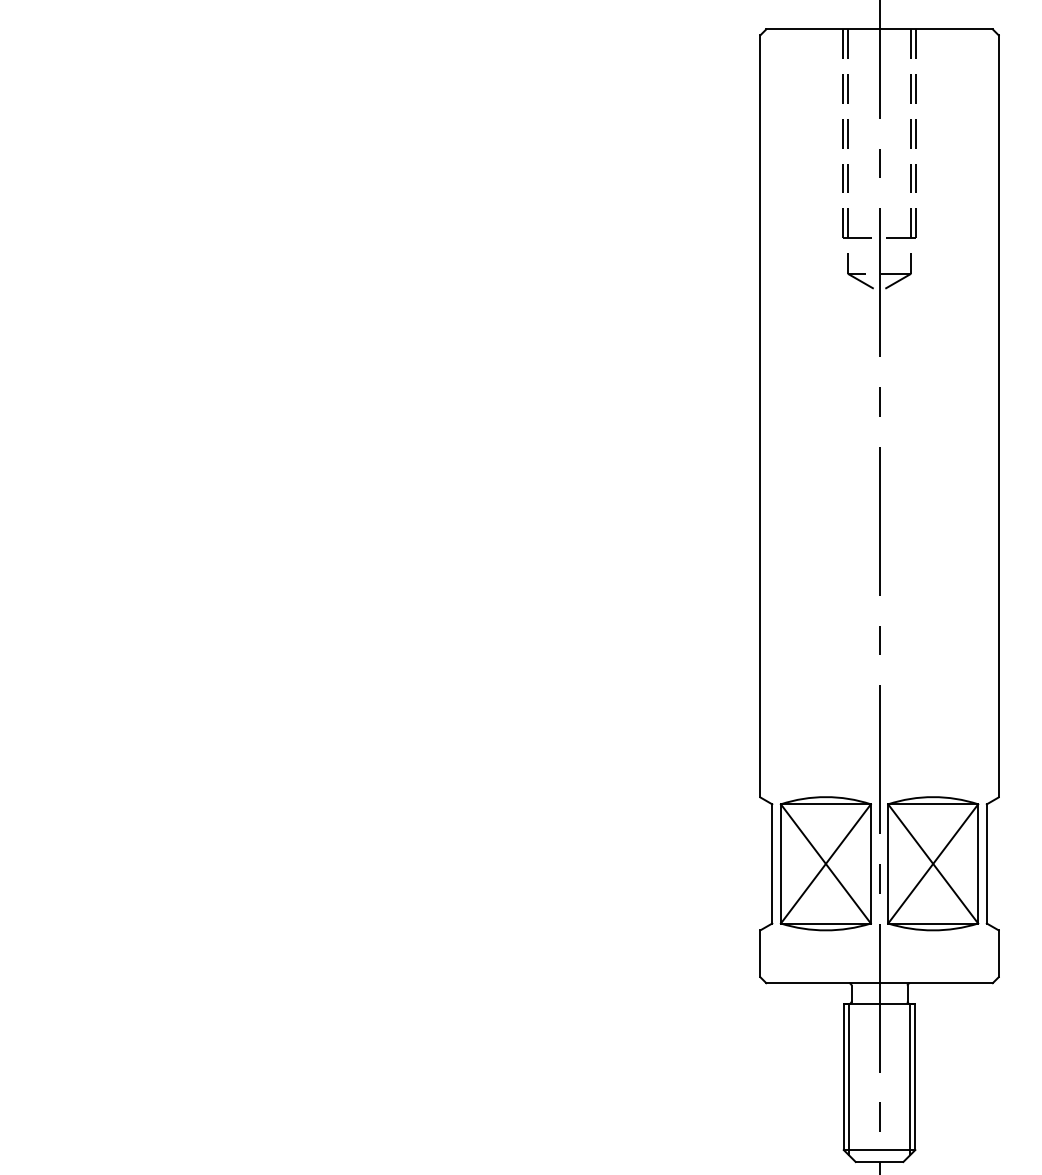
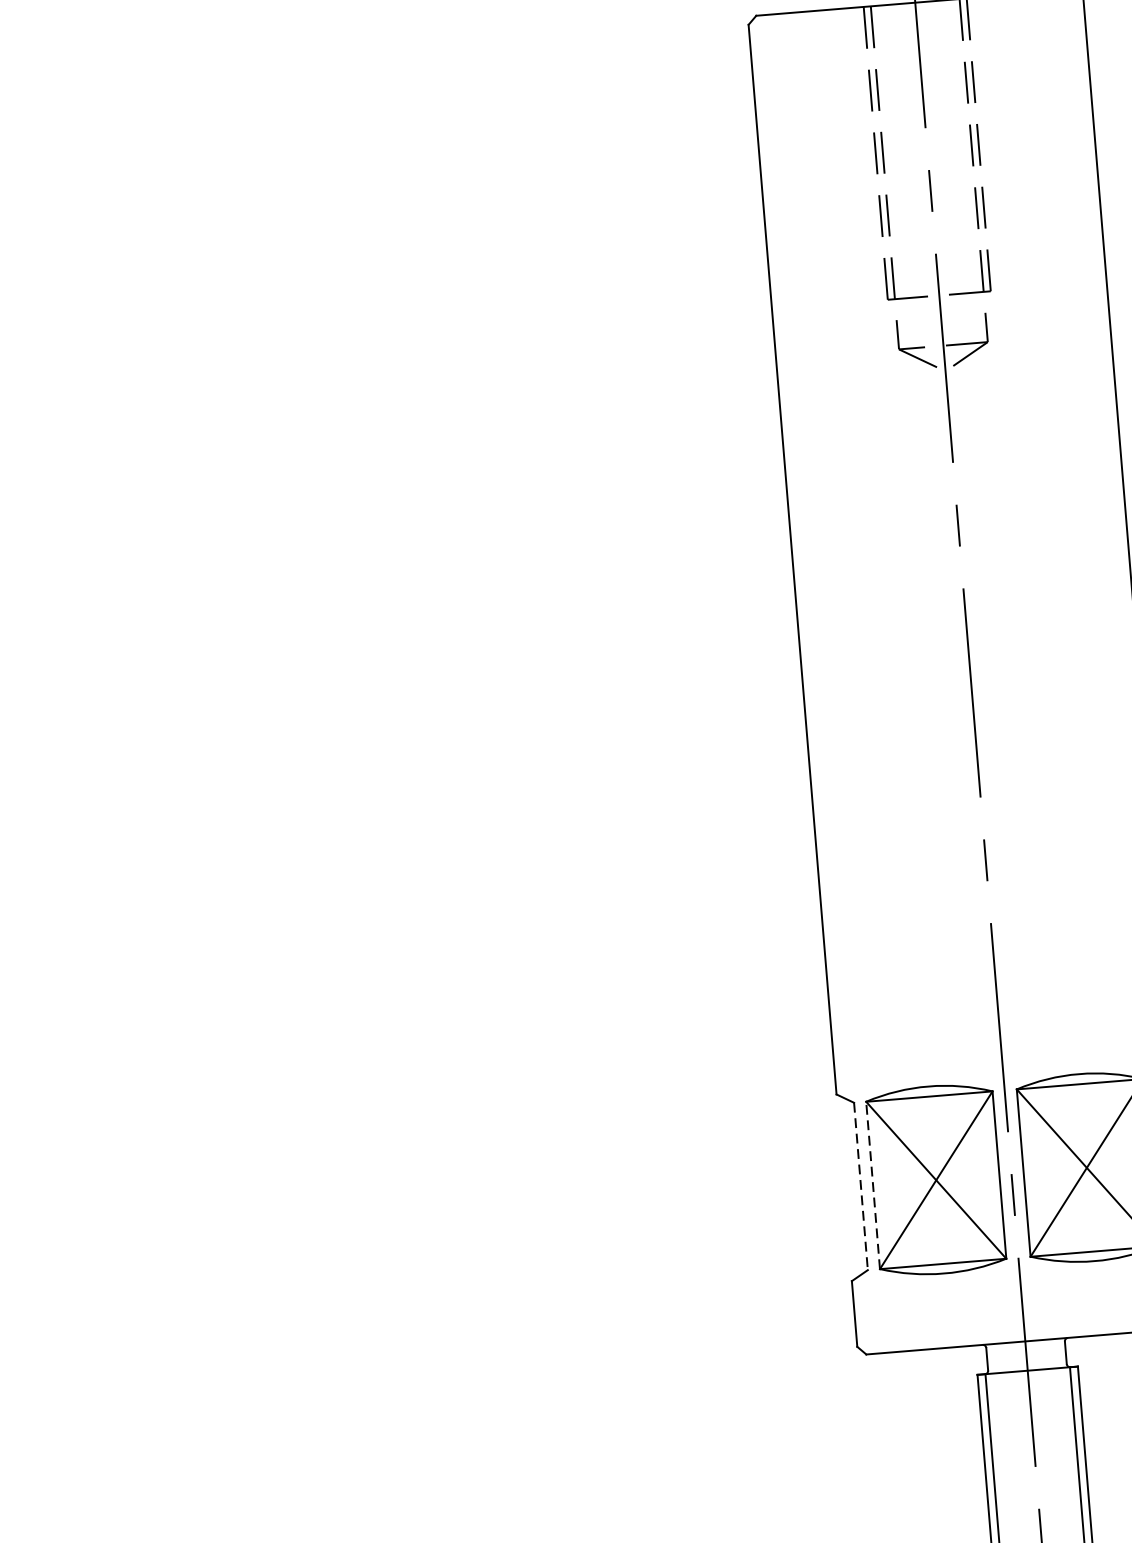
line: (772, 863) -> (861, 1185), solid -> dashed
line: (780, 863) -> (872, 1184), solid -> dashed

